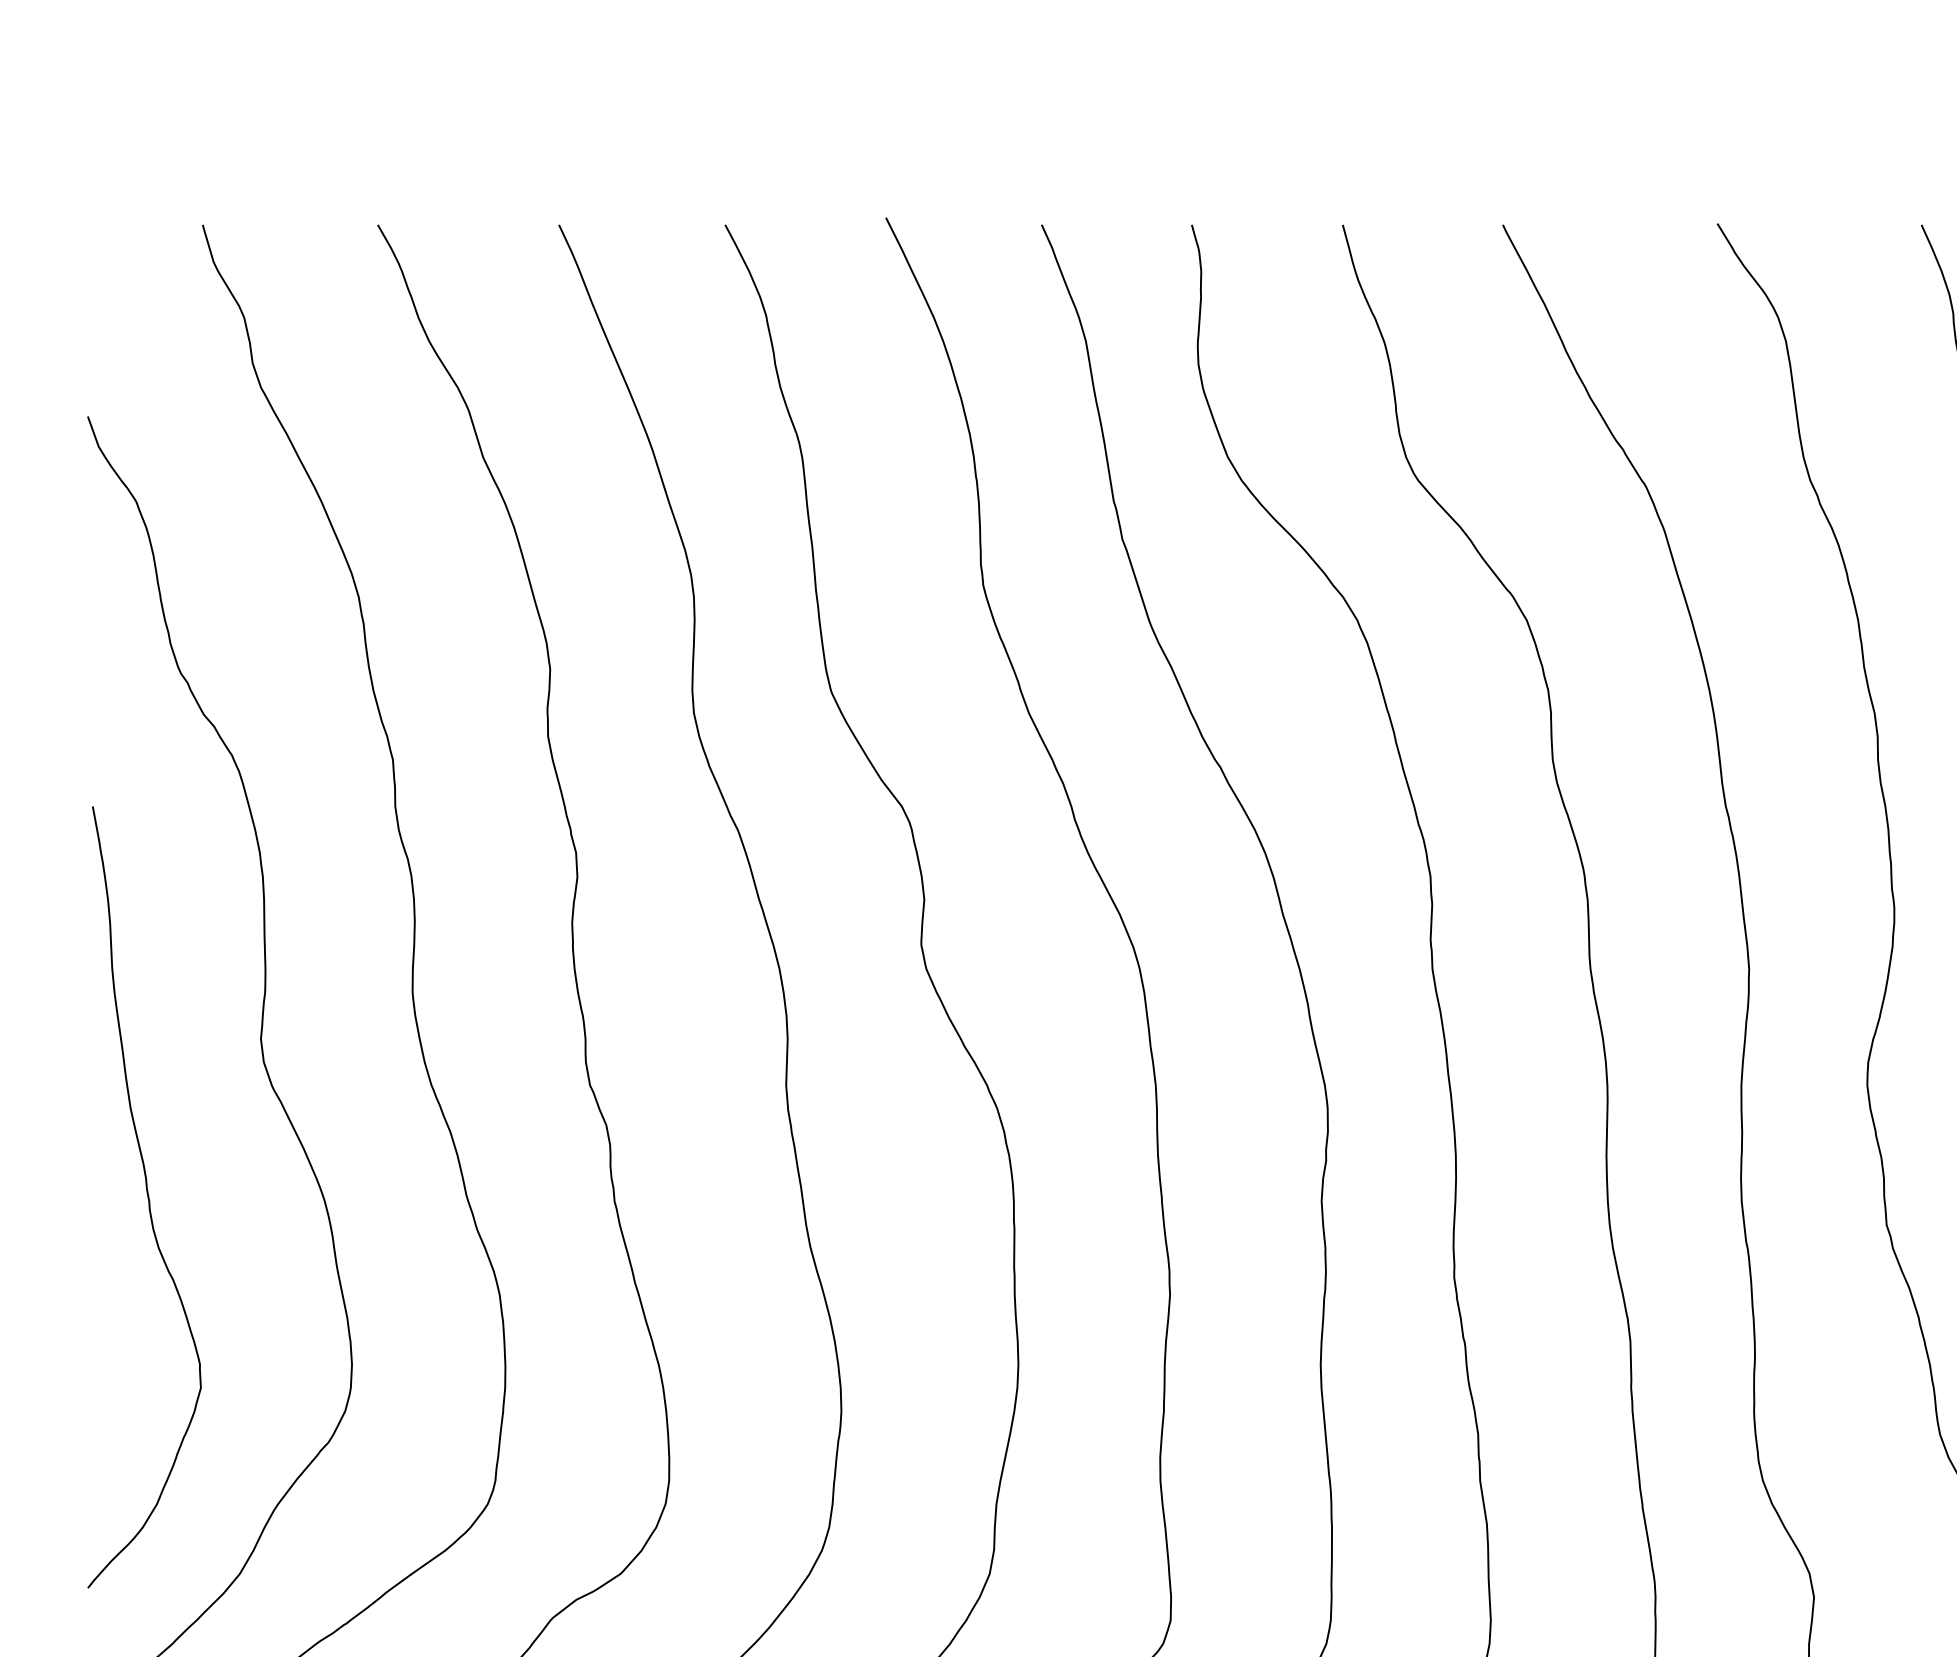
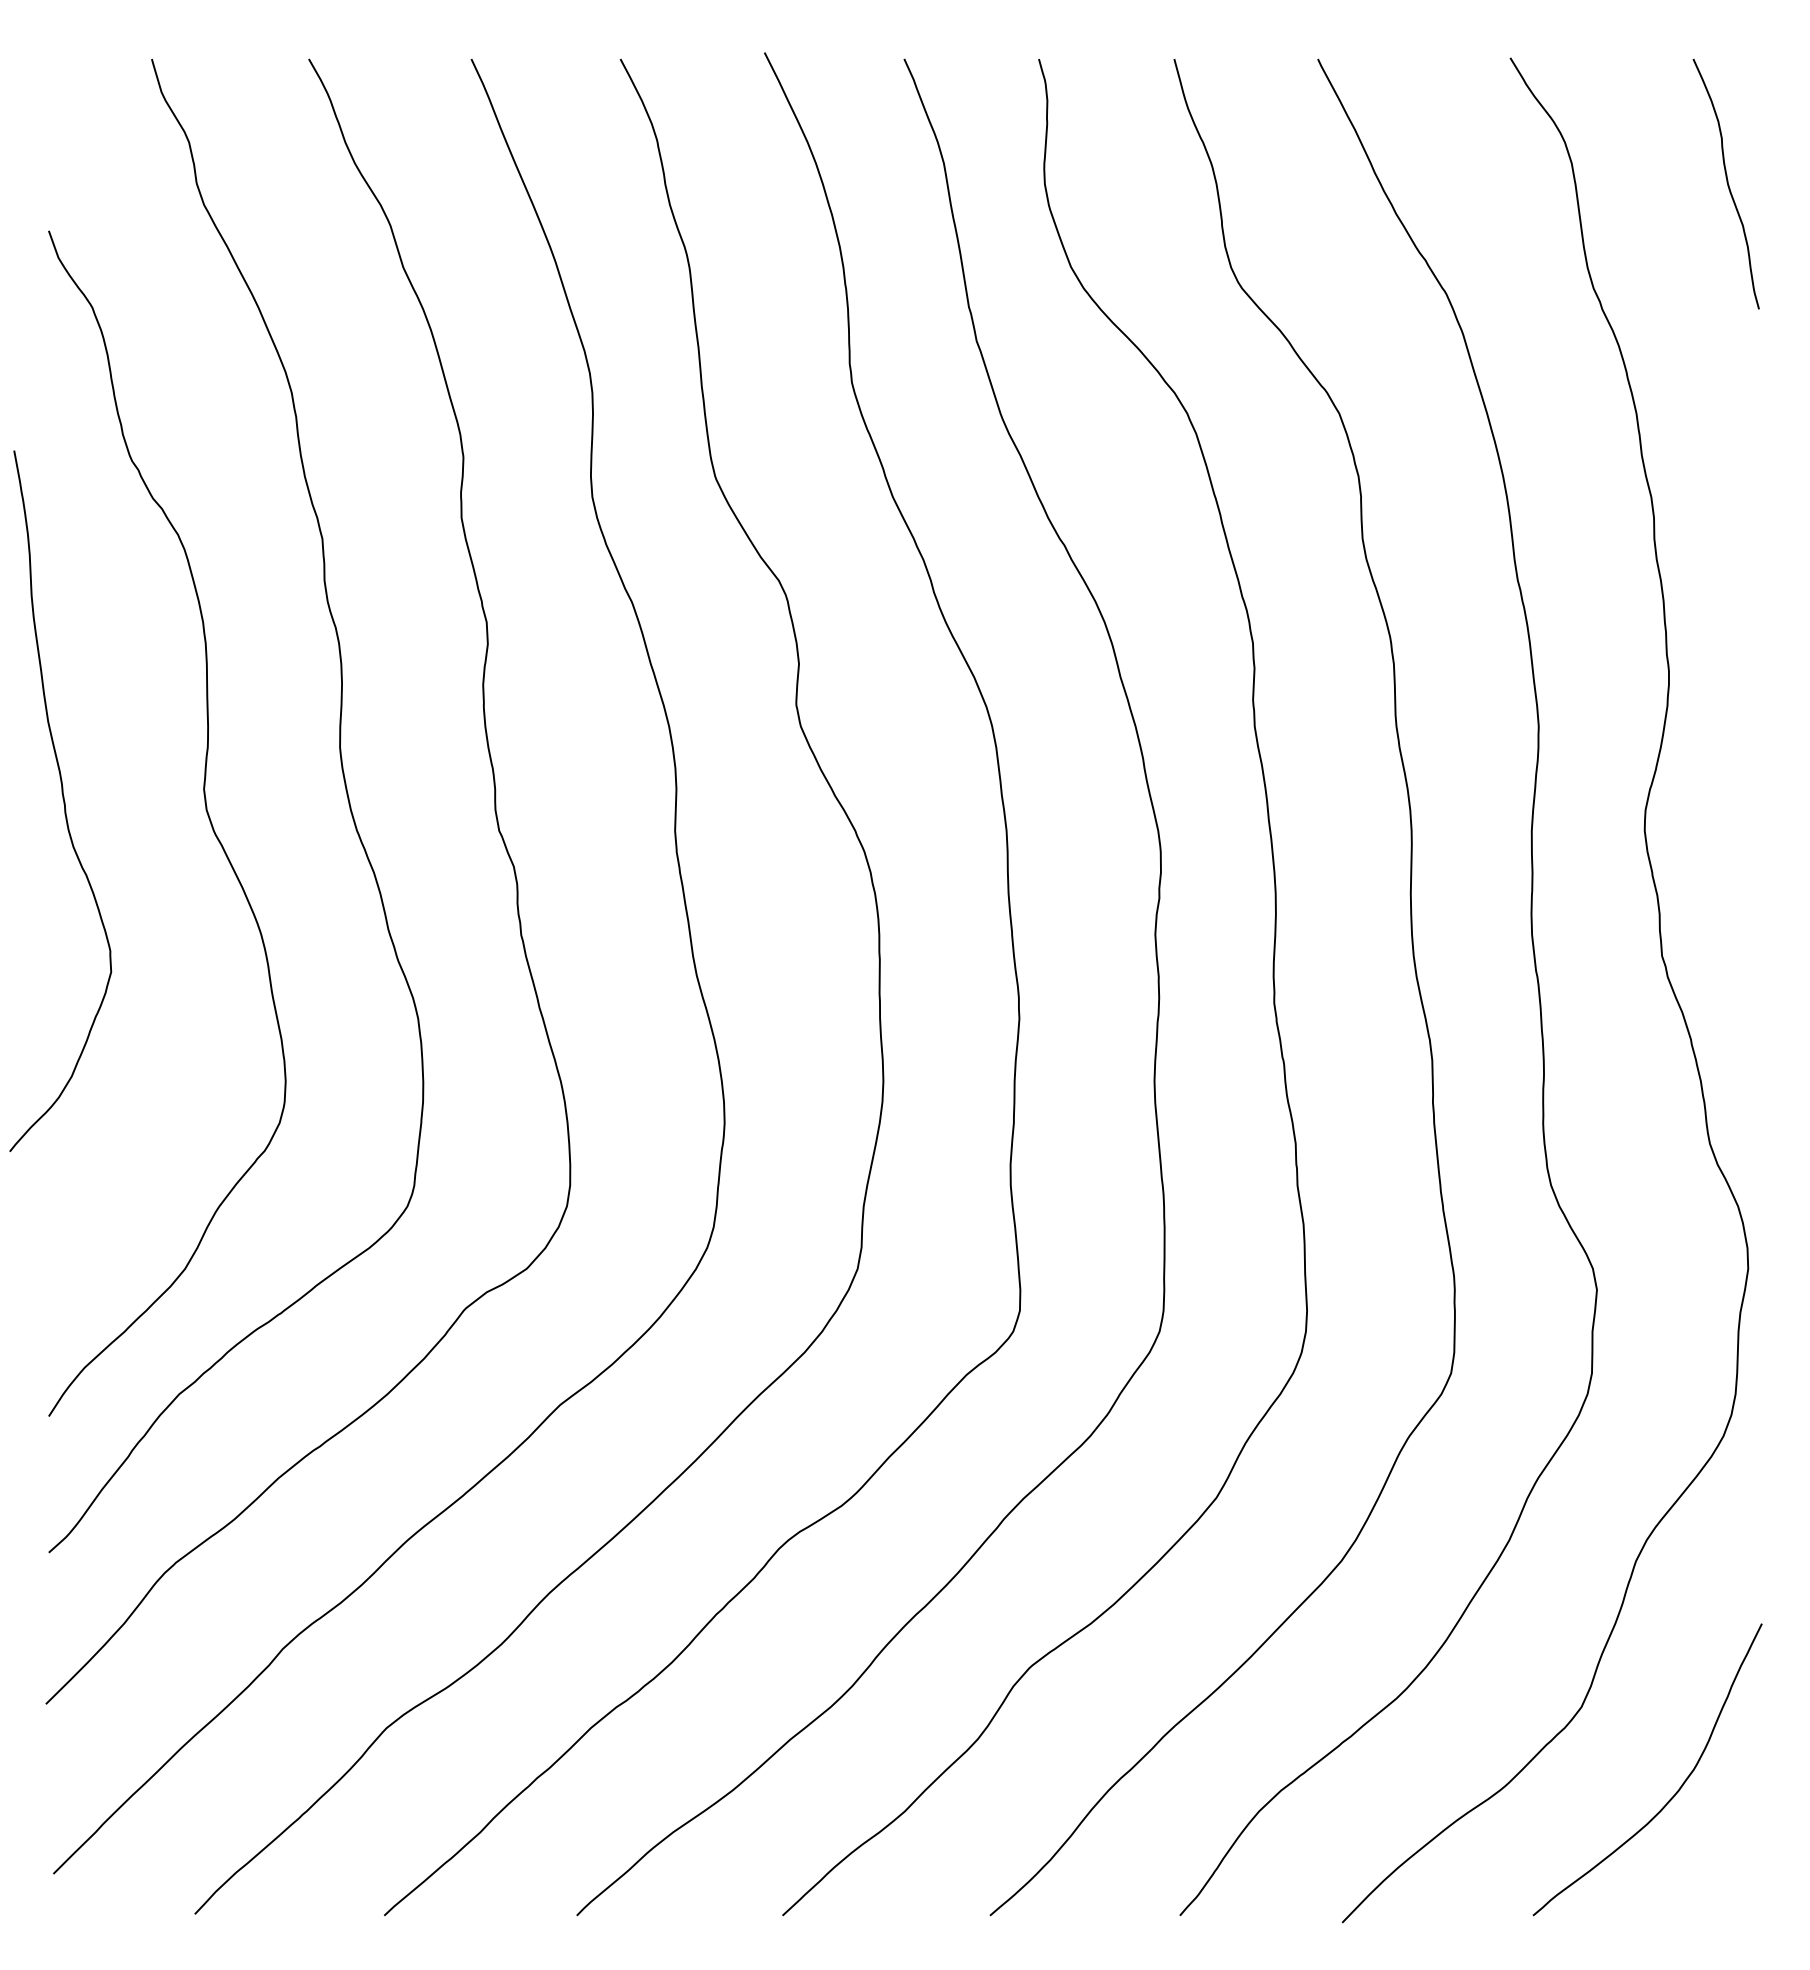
curve: (147, 1197) -> (63, 801), moved

